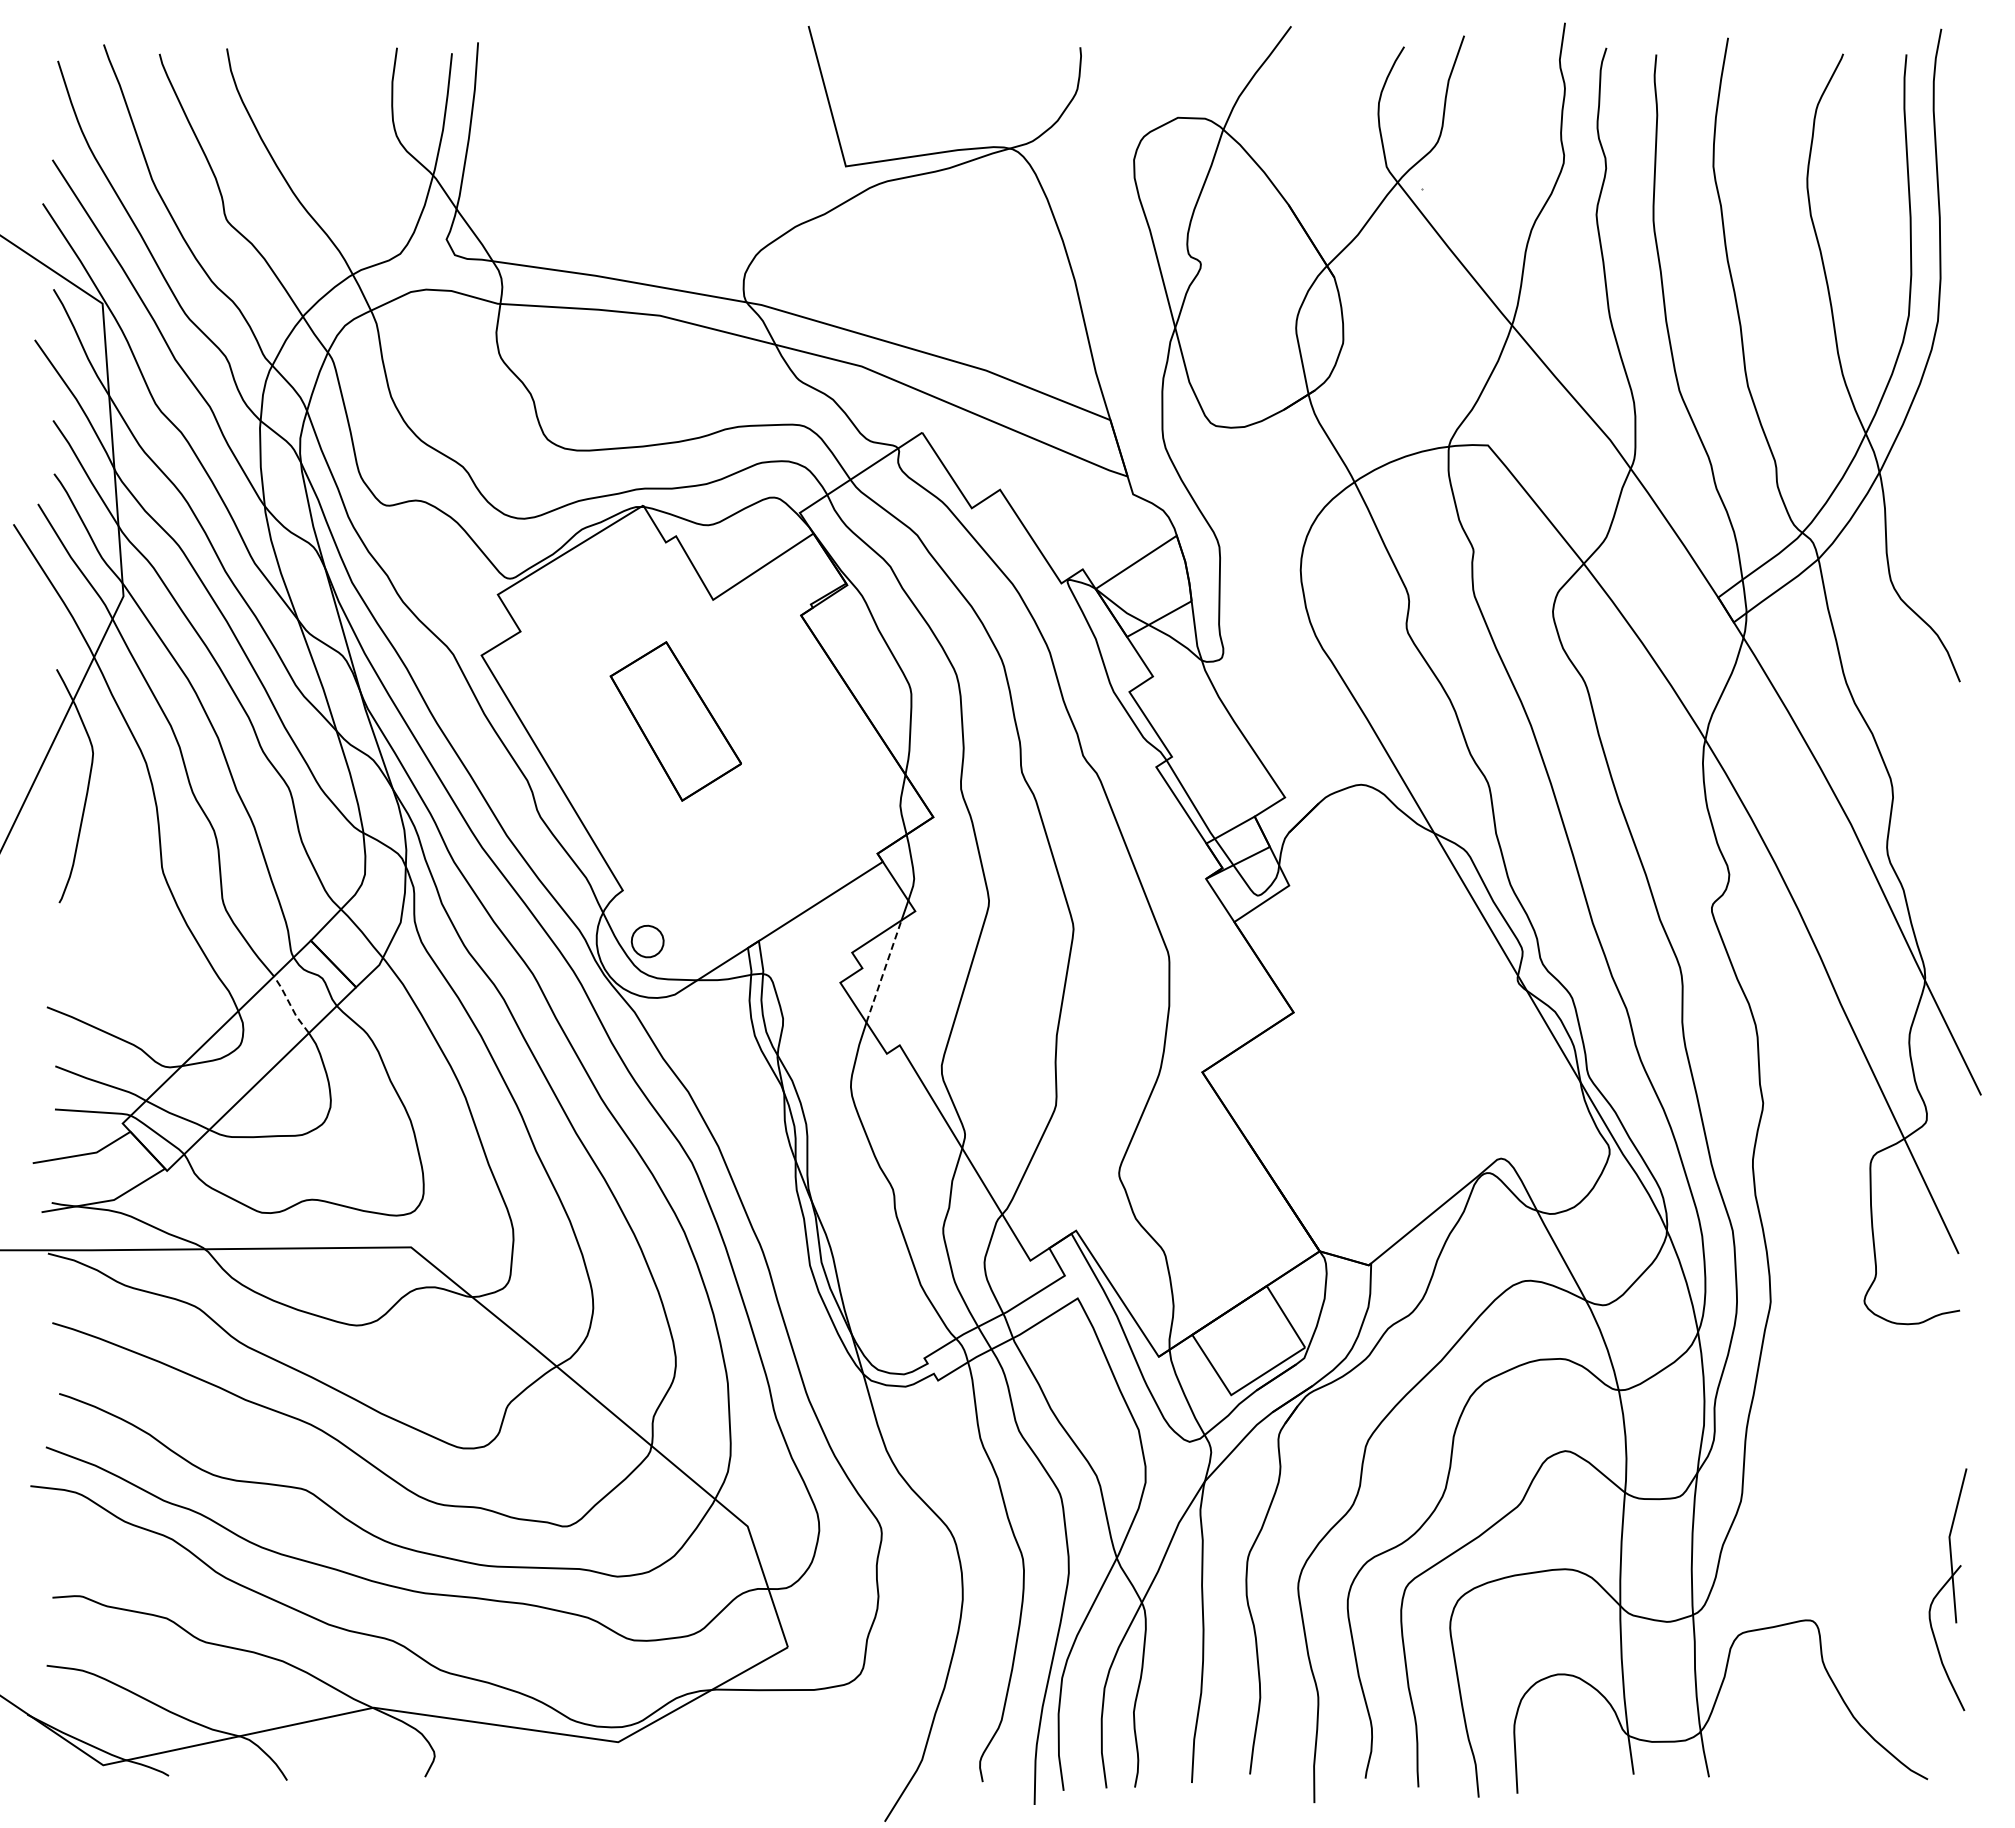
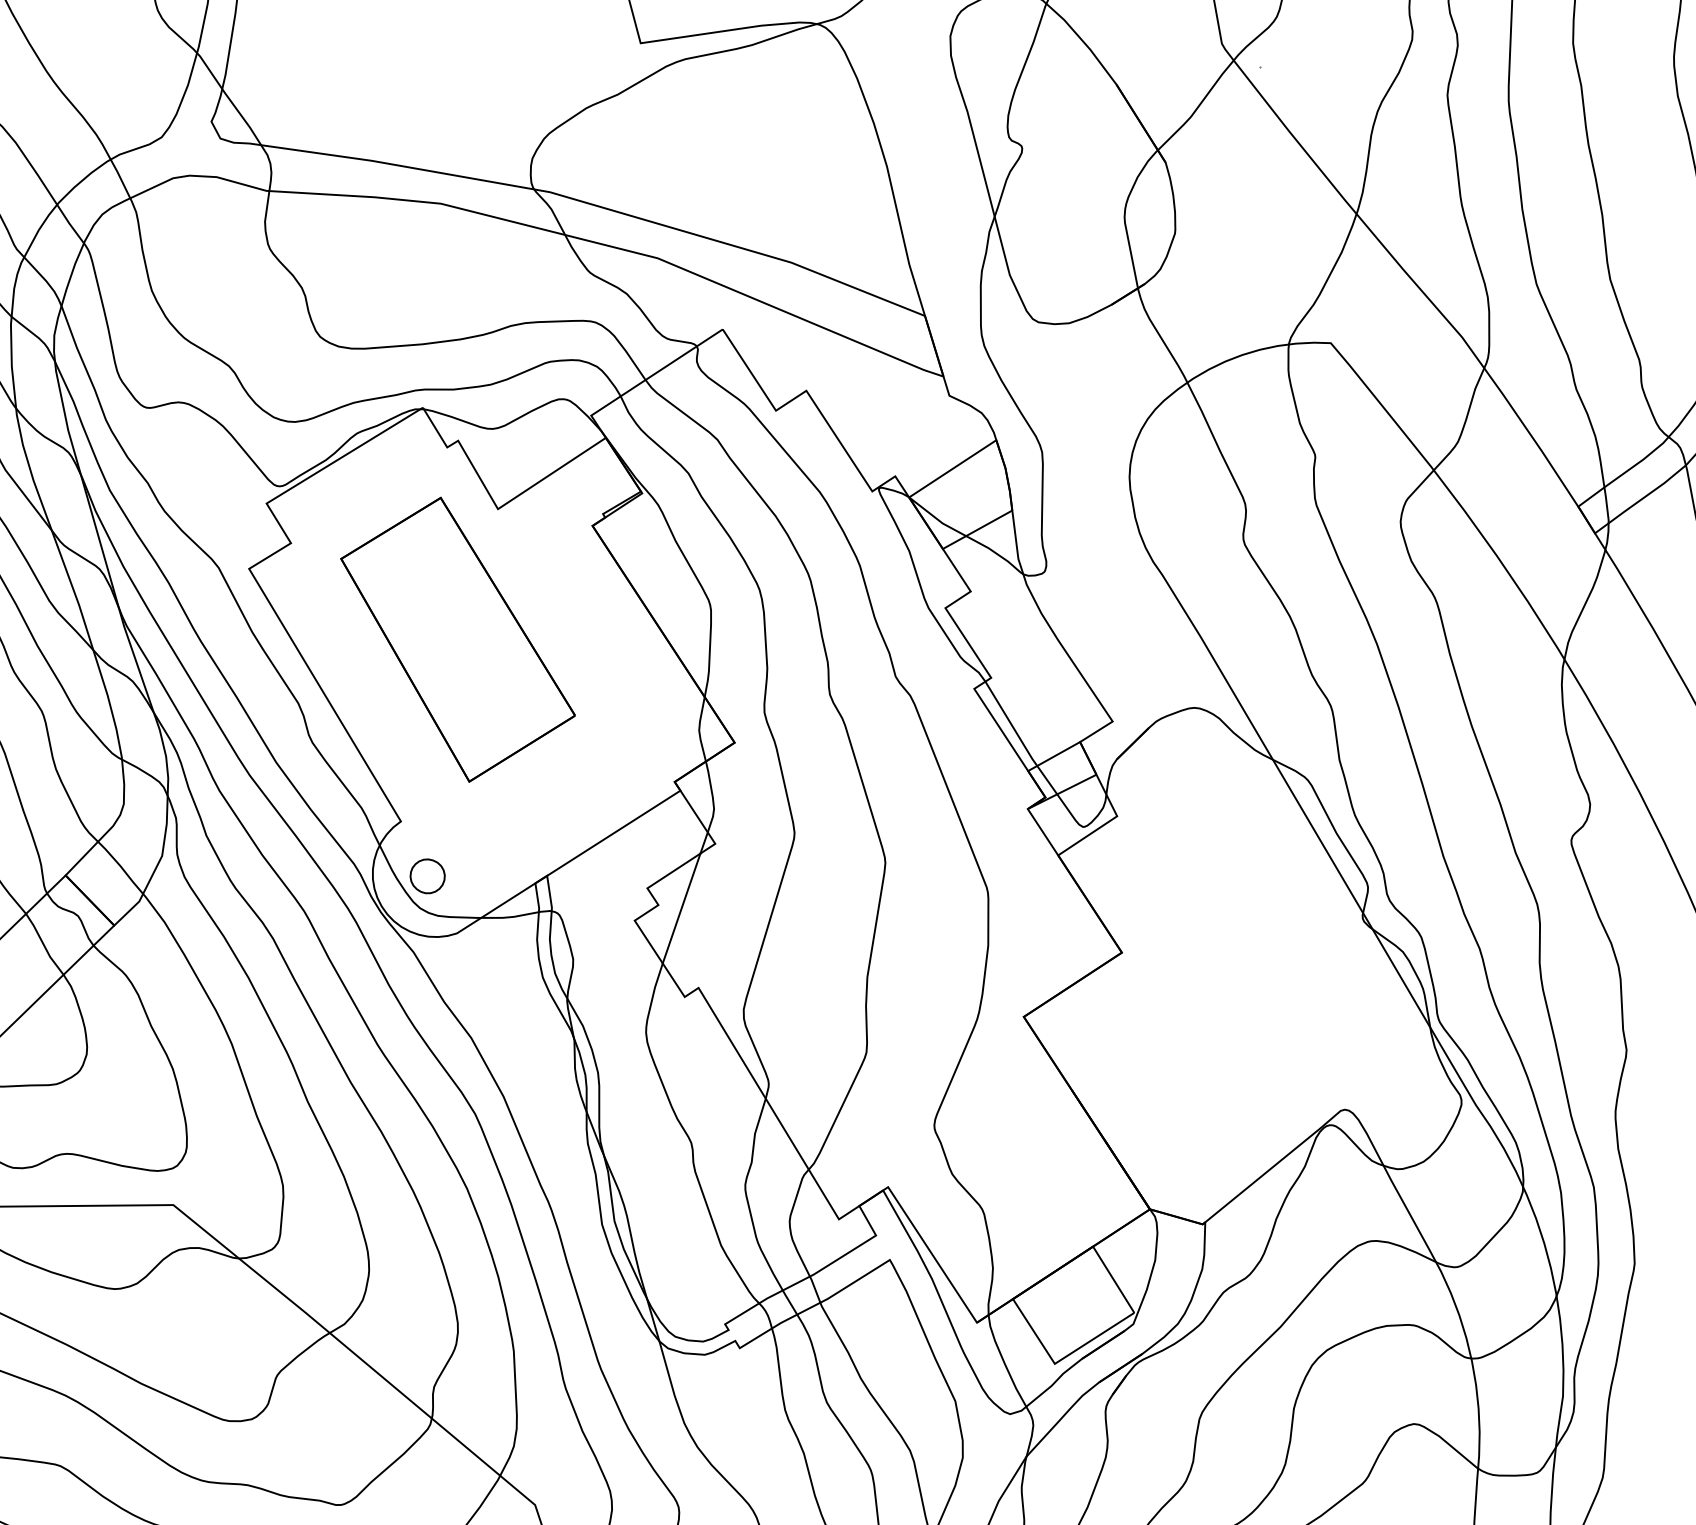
part: (675, 721) -> (457, 639), size x1.67
line: (884, 970) -> (682, 907), dashed -> solid
line: (290, 1005) -> (43, 945), dashed -> solid

